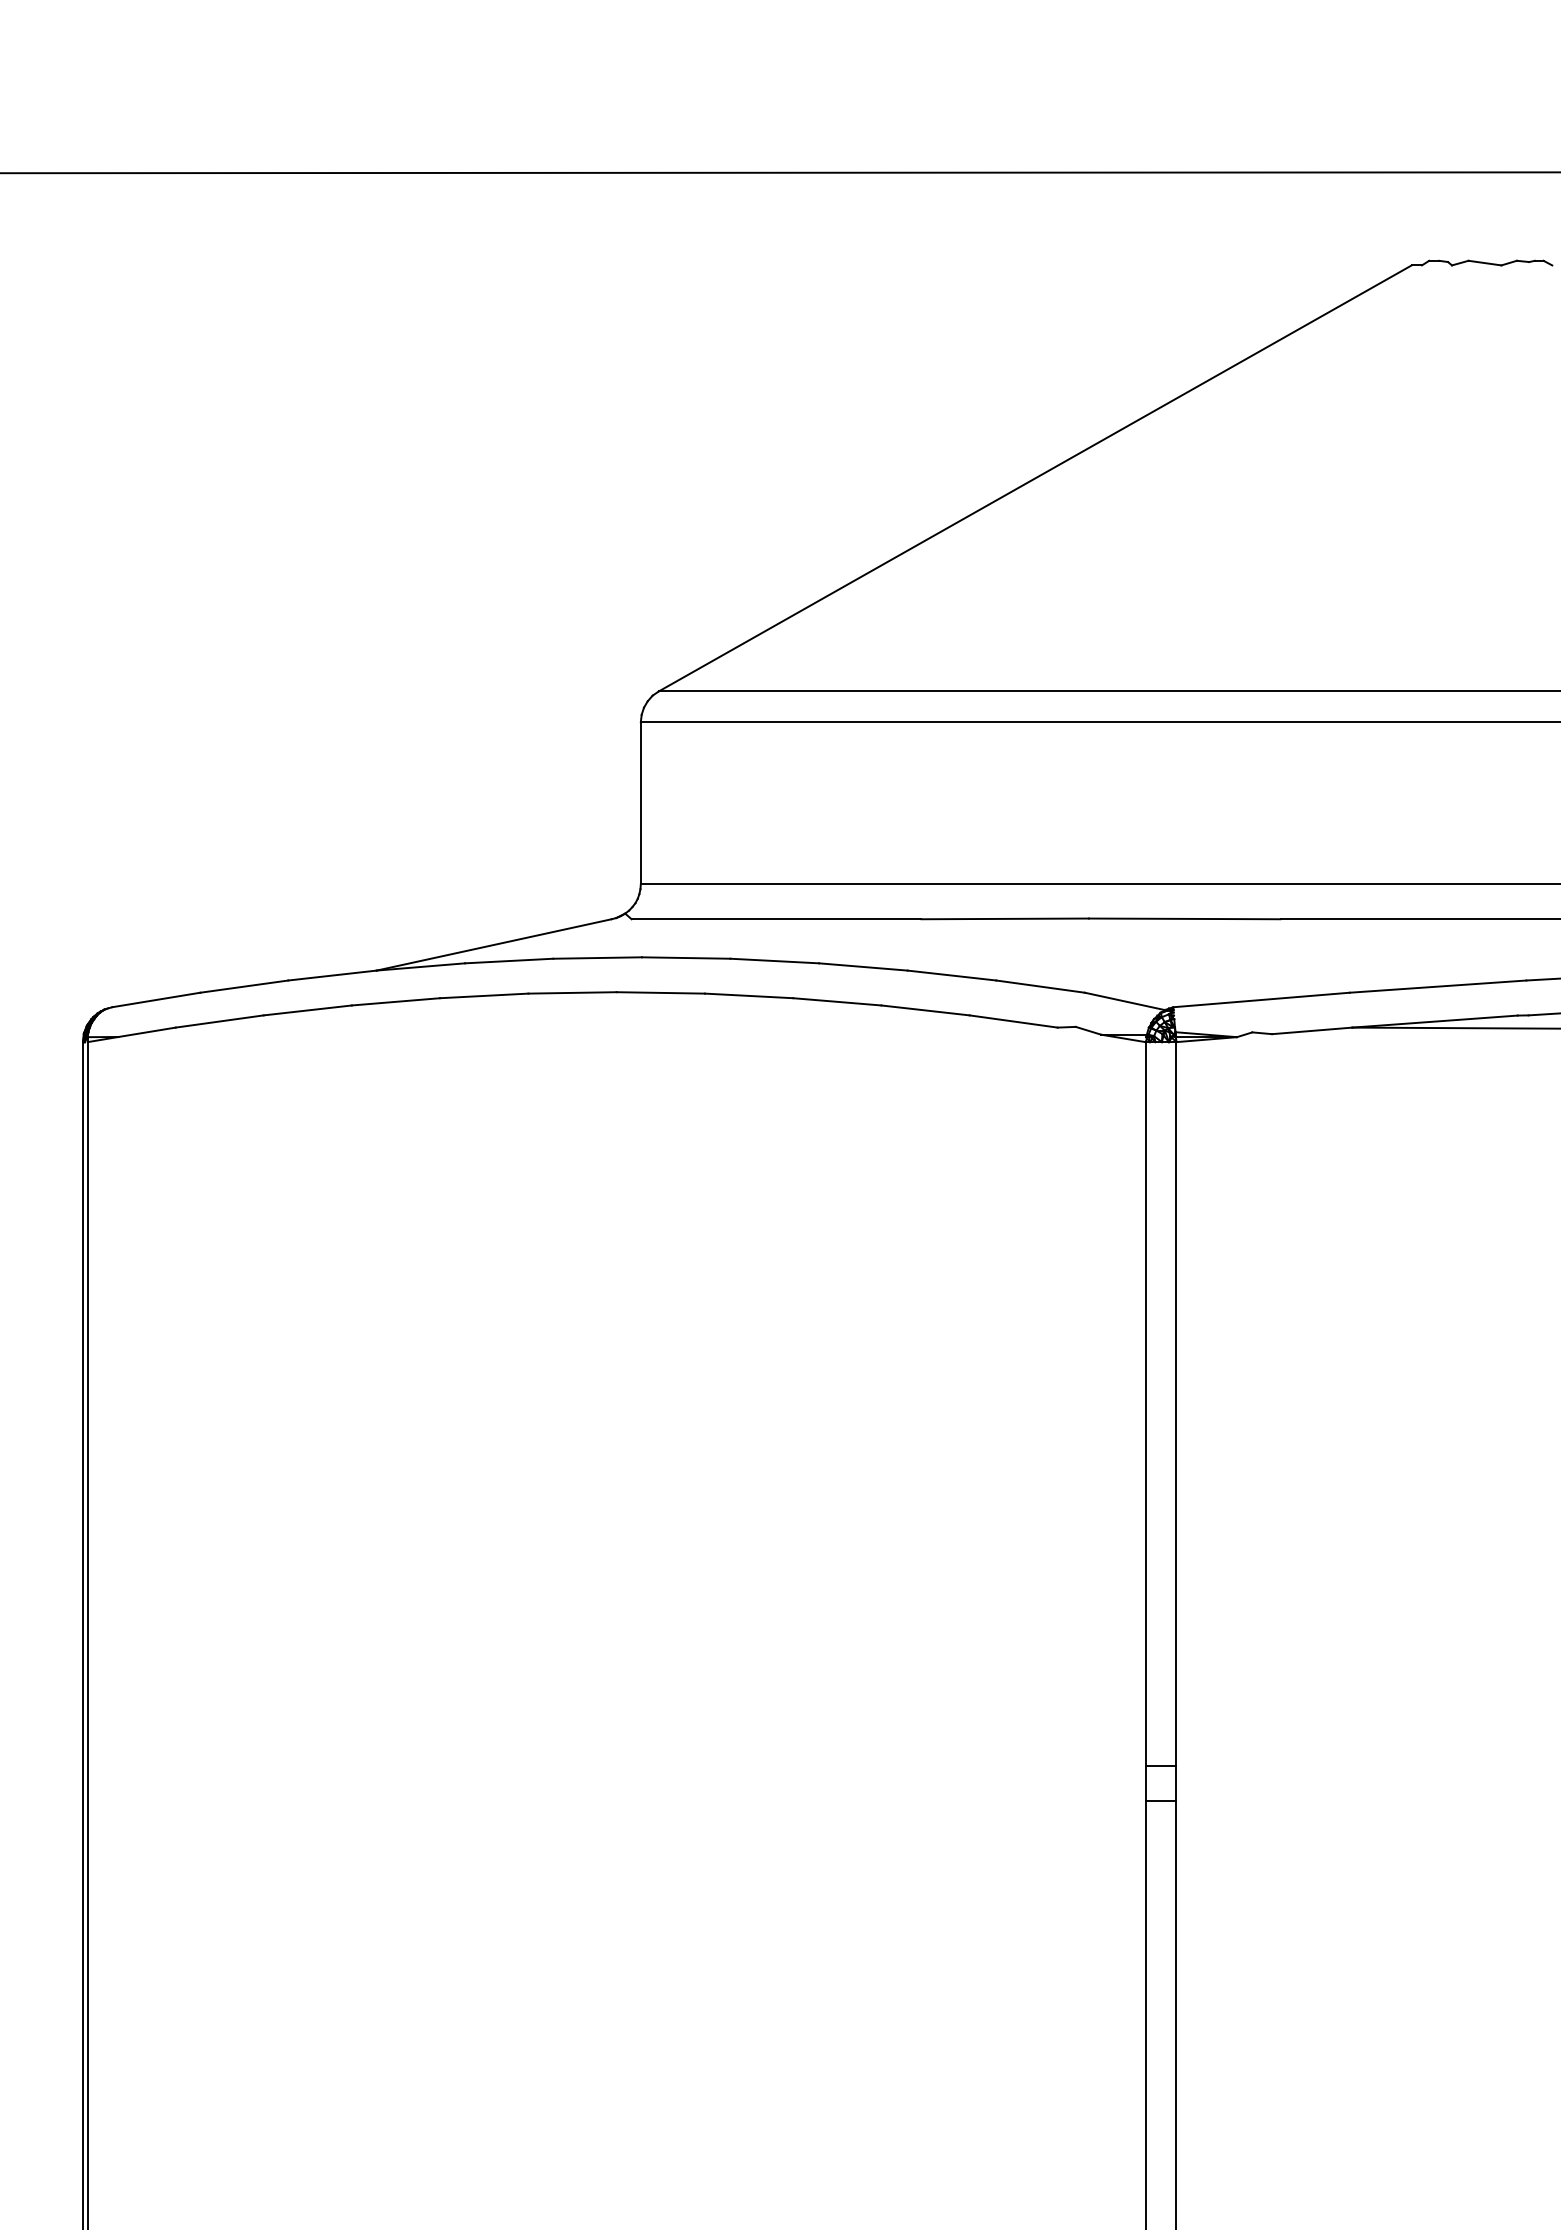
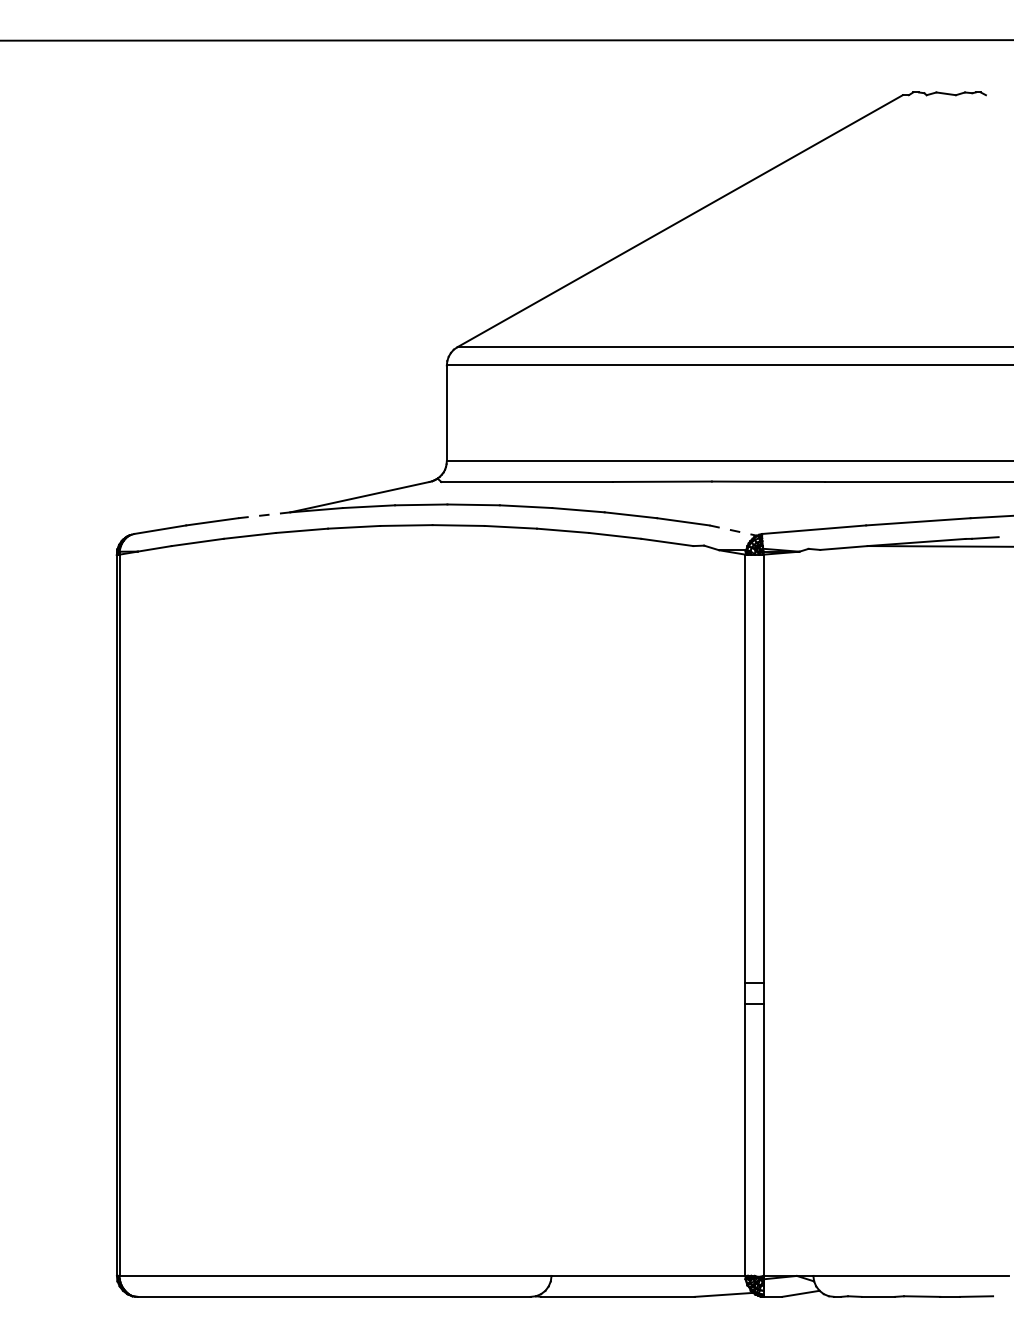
line: (332, 975) -> (264, 515), solid -> dashed
line: (1125, 1001) -> (733, 530), solid -> dashed

